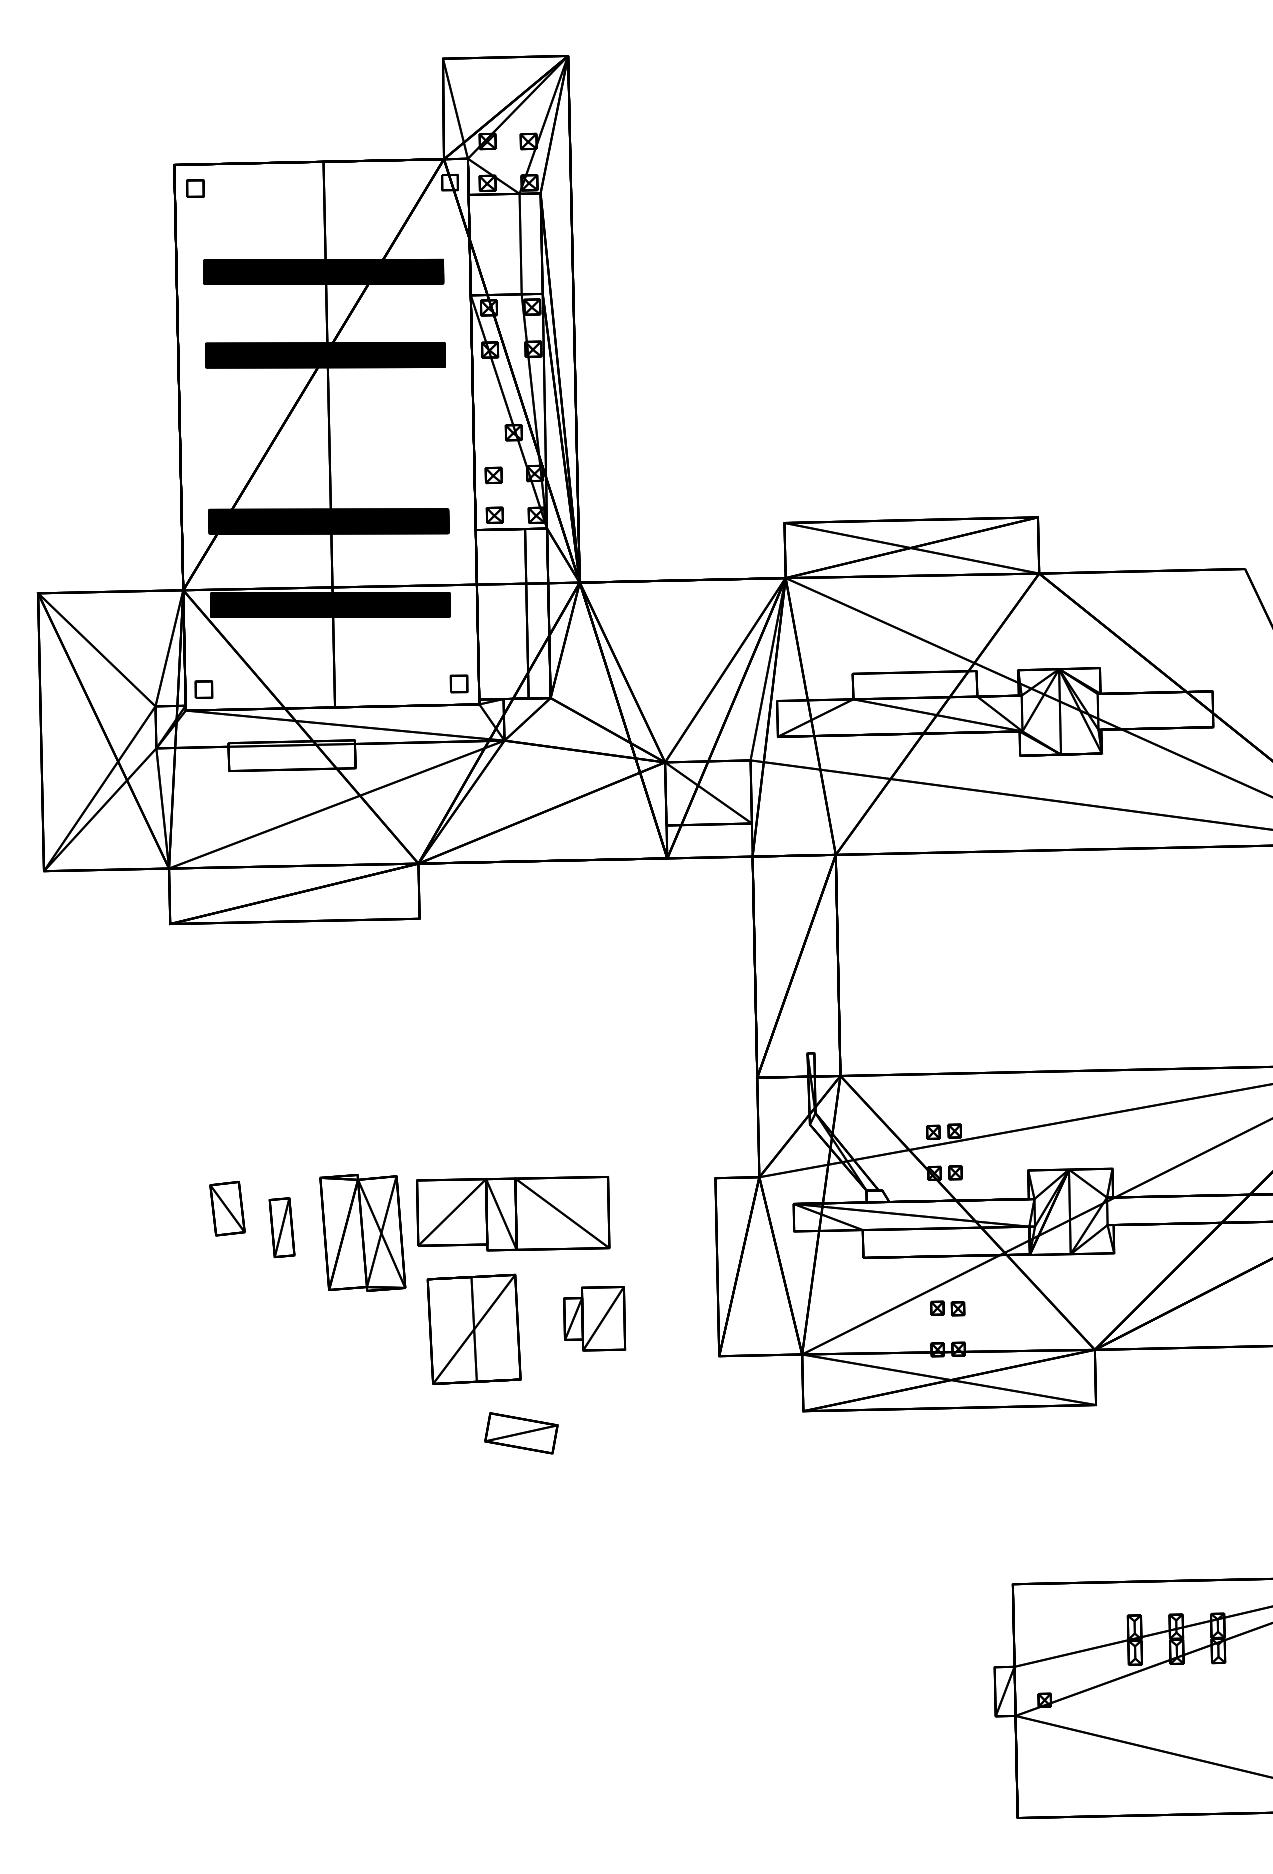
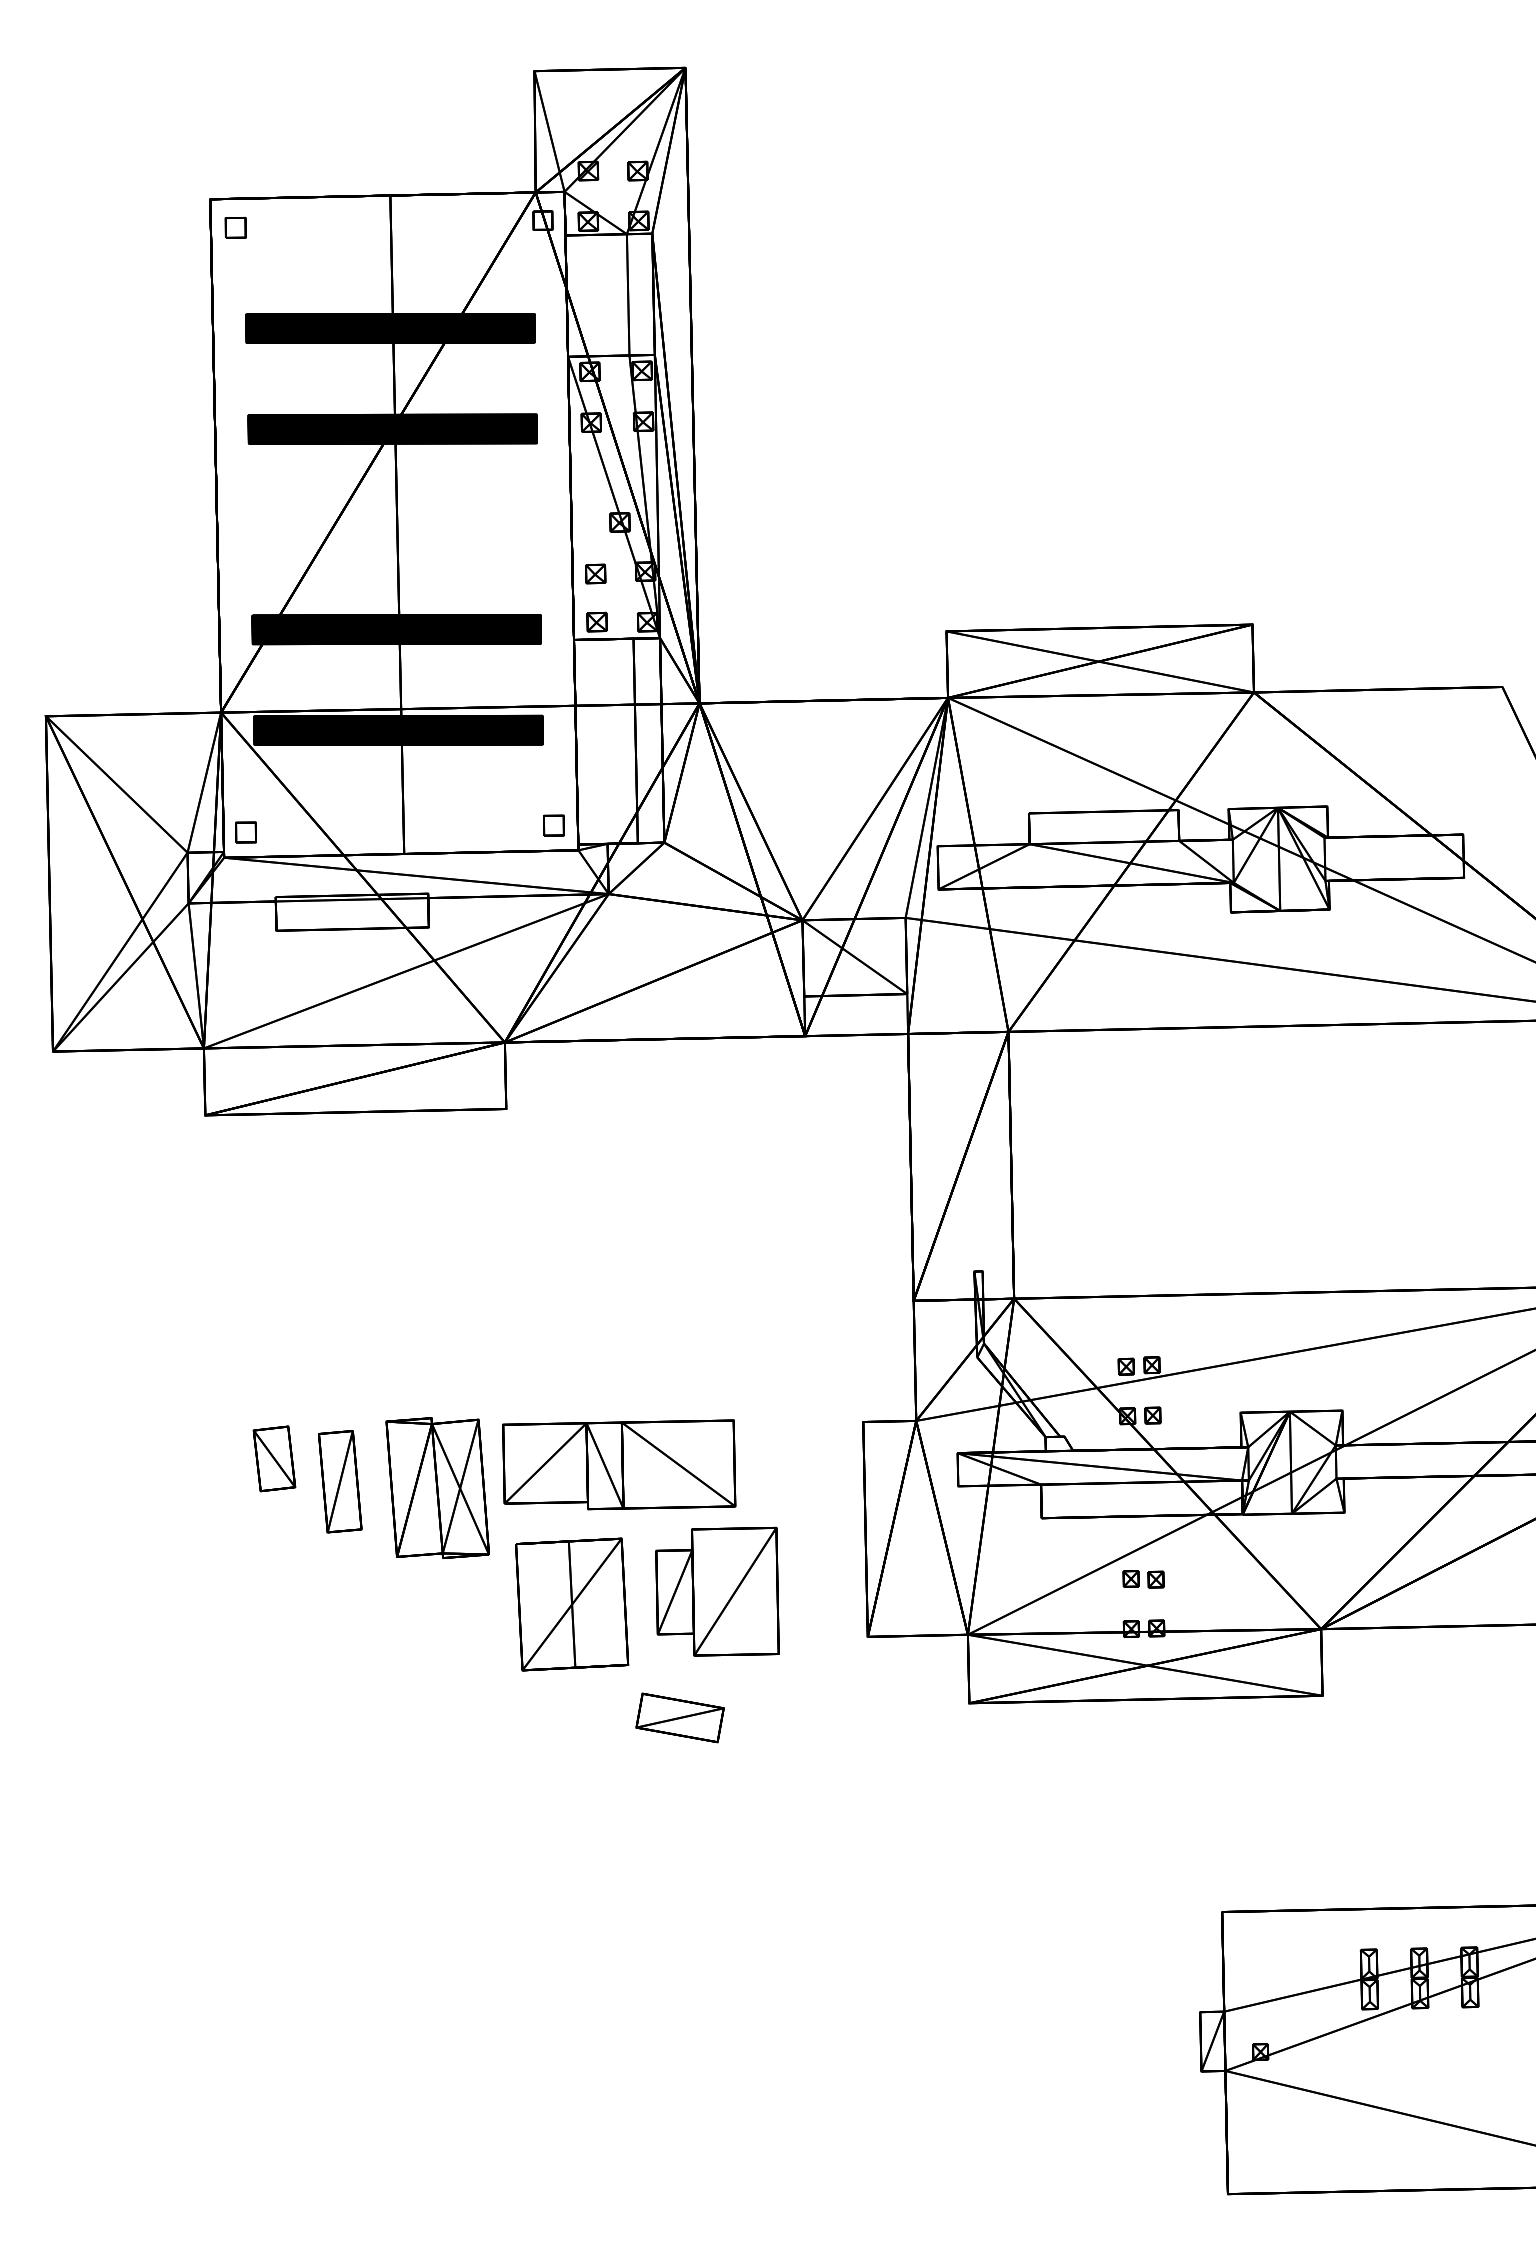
part: (282, 1227) -> (340, 1481), size x1.43
part: (594, 1318) -> (717, 1591), size x1.67
part: (520, 1432) -> (679, 1717), moved

